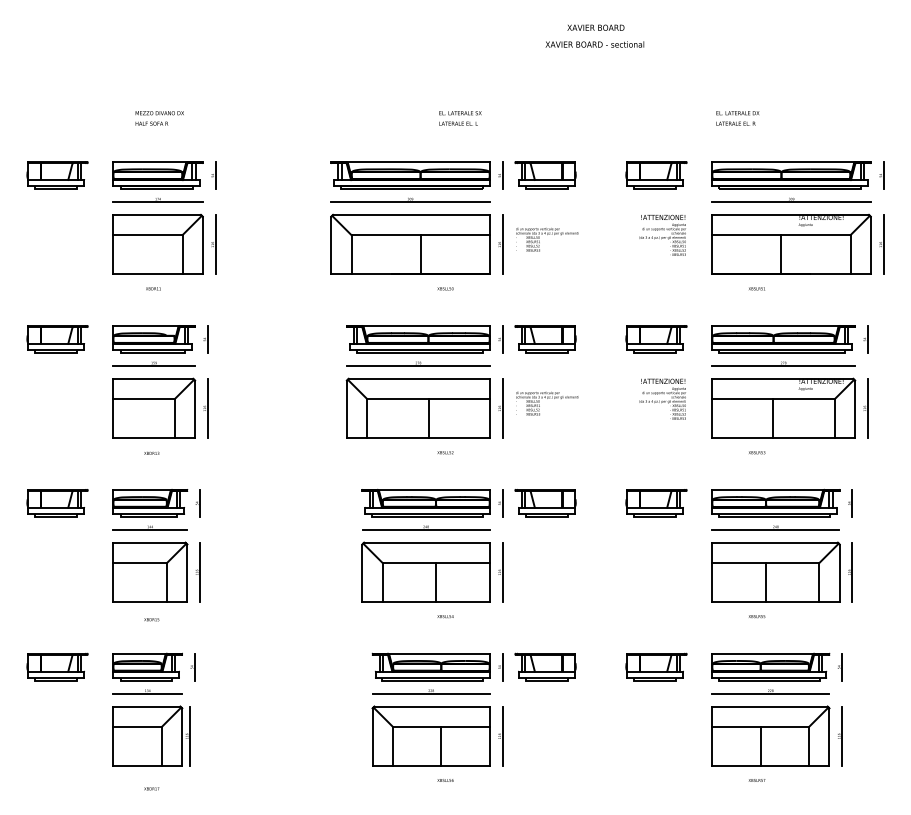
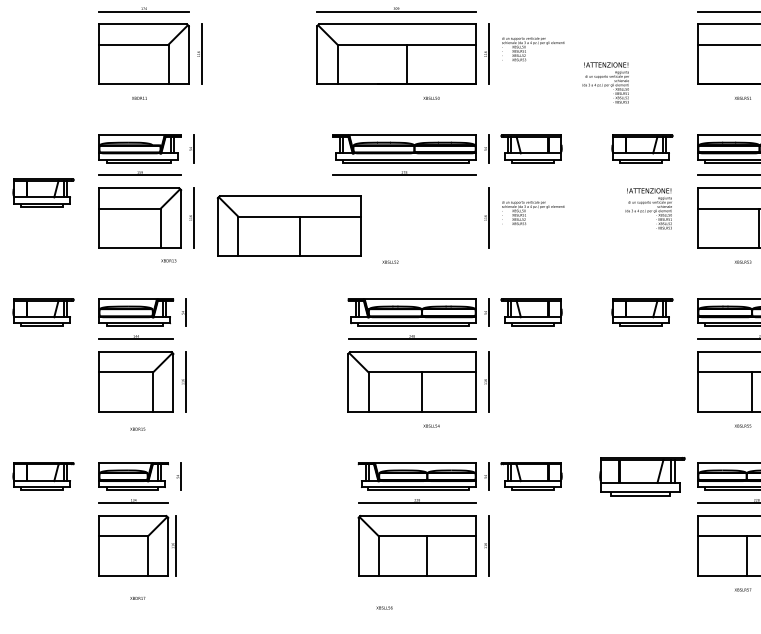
text: (662, 234) -> (605, 82), moved
part: (57, 339) -> (43, 193), moved
part: (417, 407) -> (288, 225), moved
text: (151, 452) -> (168, 260), moved
text: (445, 452) -> (390, 262), moved
part: (656, 666) -> (642, 476), size x1.4
text: (445, 780) -> (384, 608), moved

